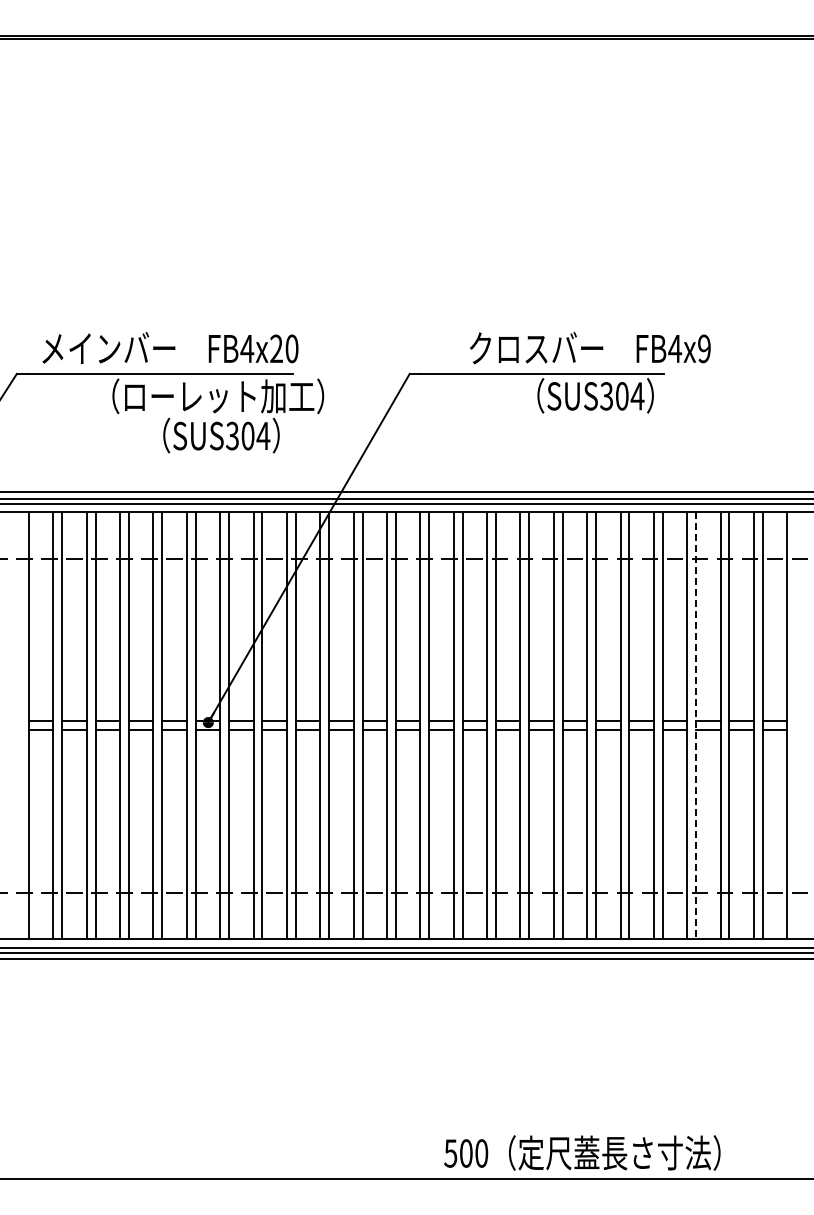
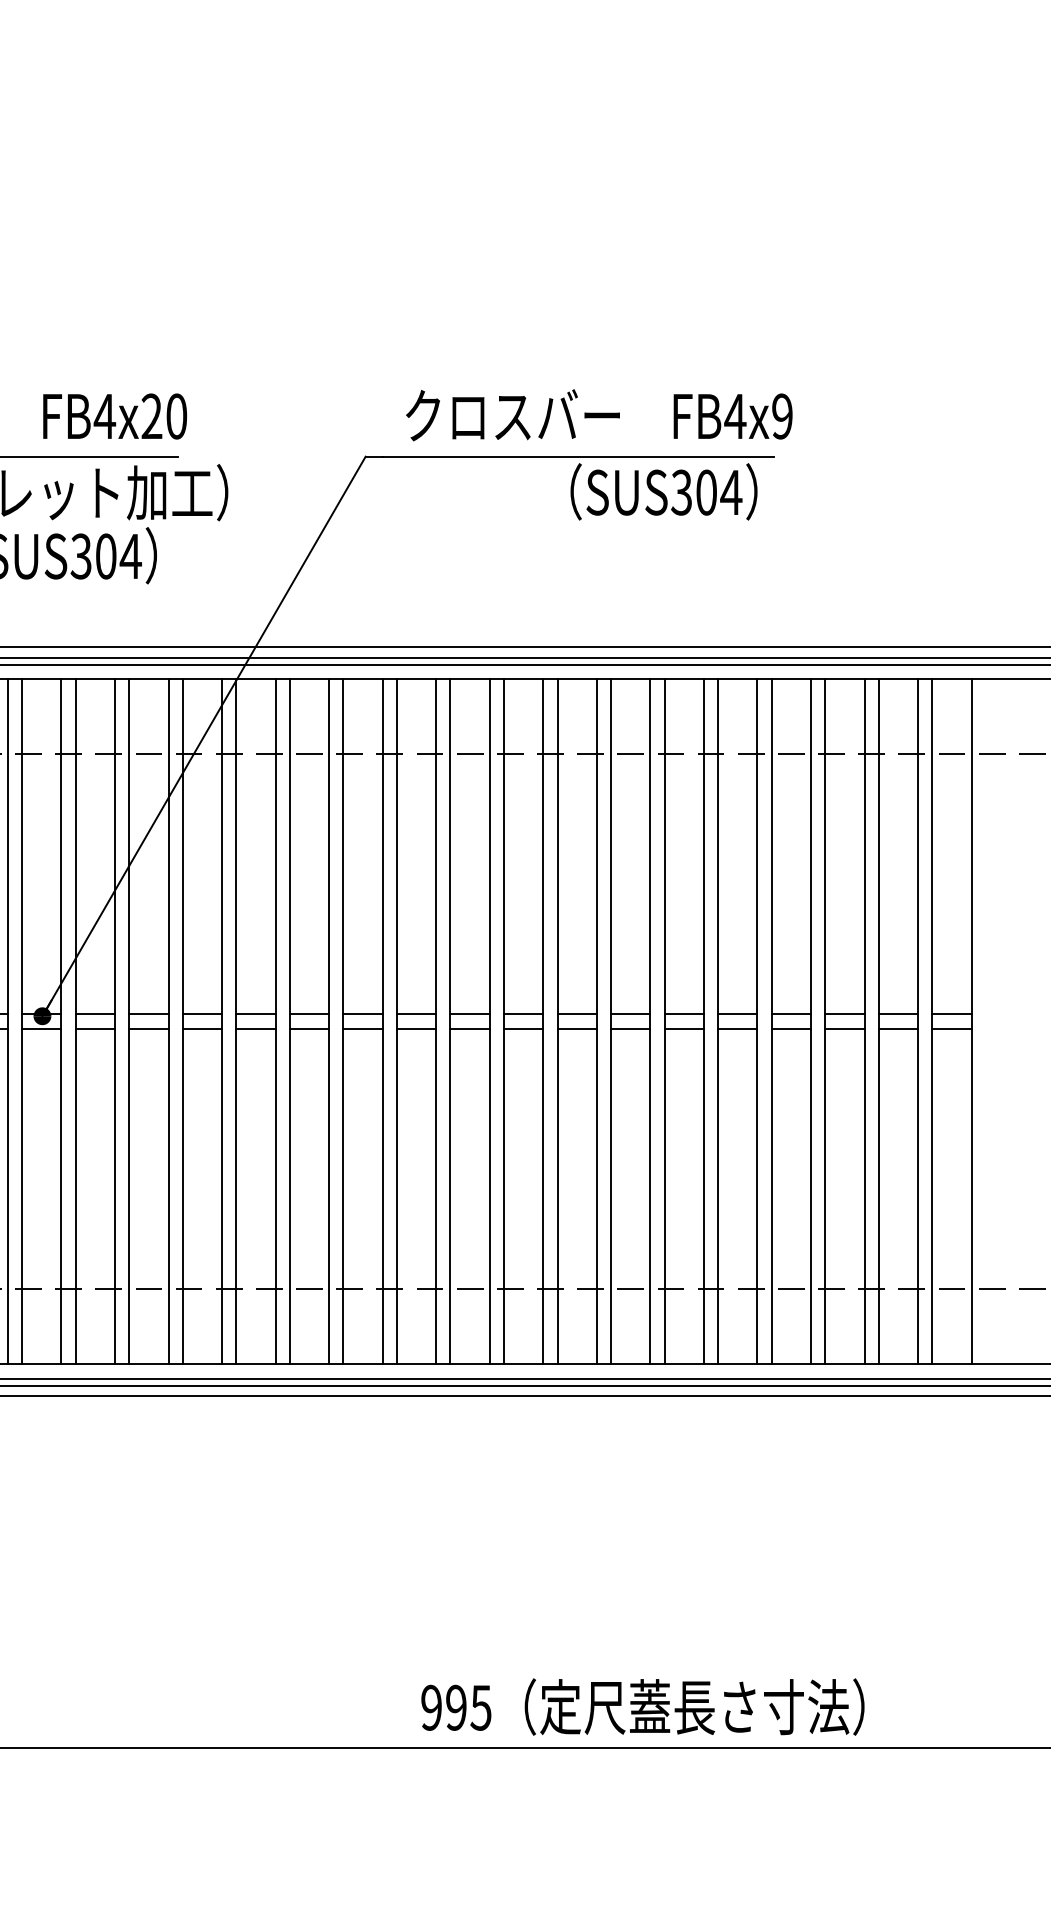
text: (590, 348) -> (599, 415), moved
line: (696, 726) -> (825, 1022), dashed -> solid
text: (466, 1153) -> (456, 1707), 500 -> 995

